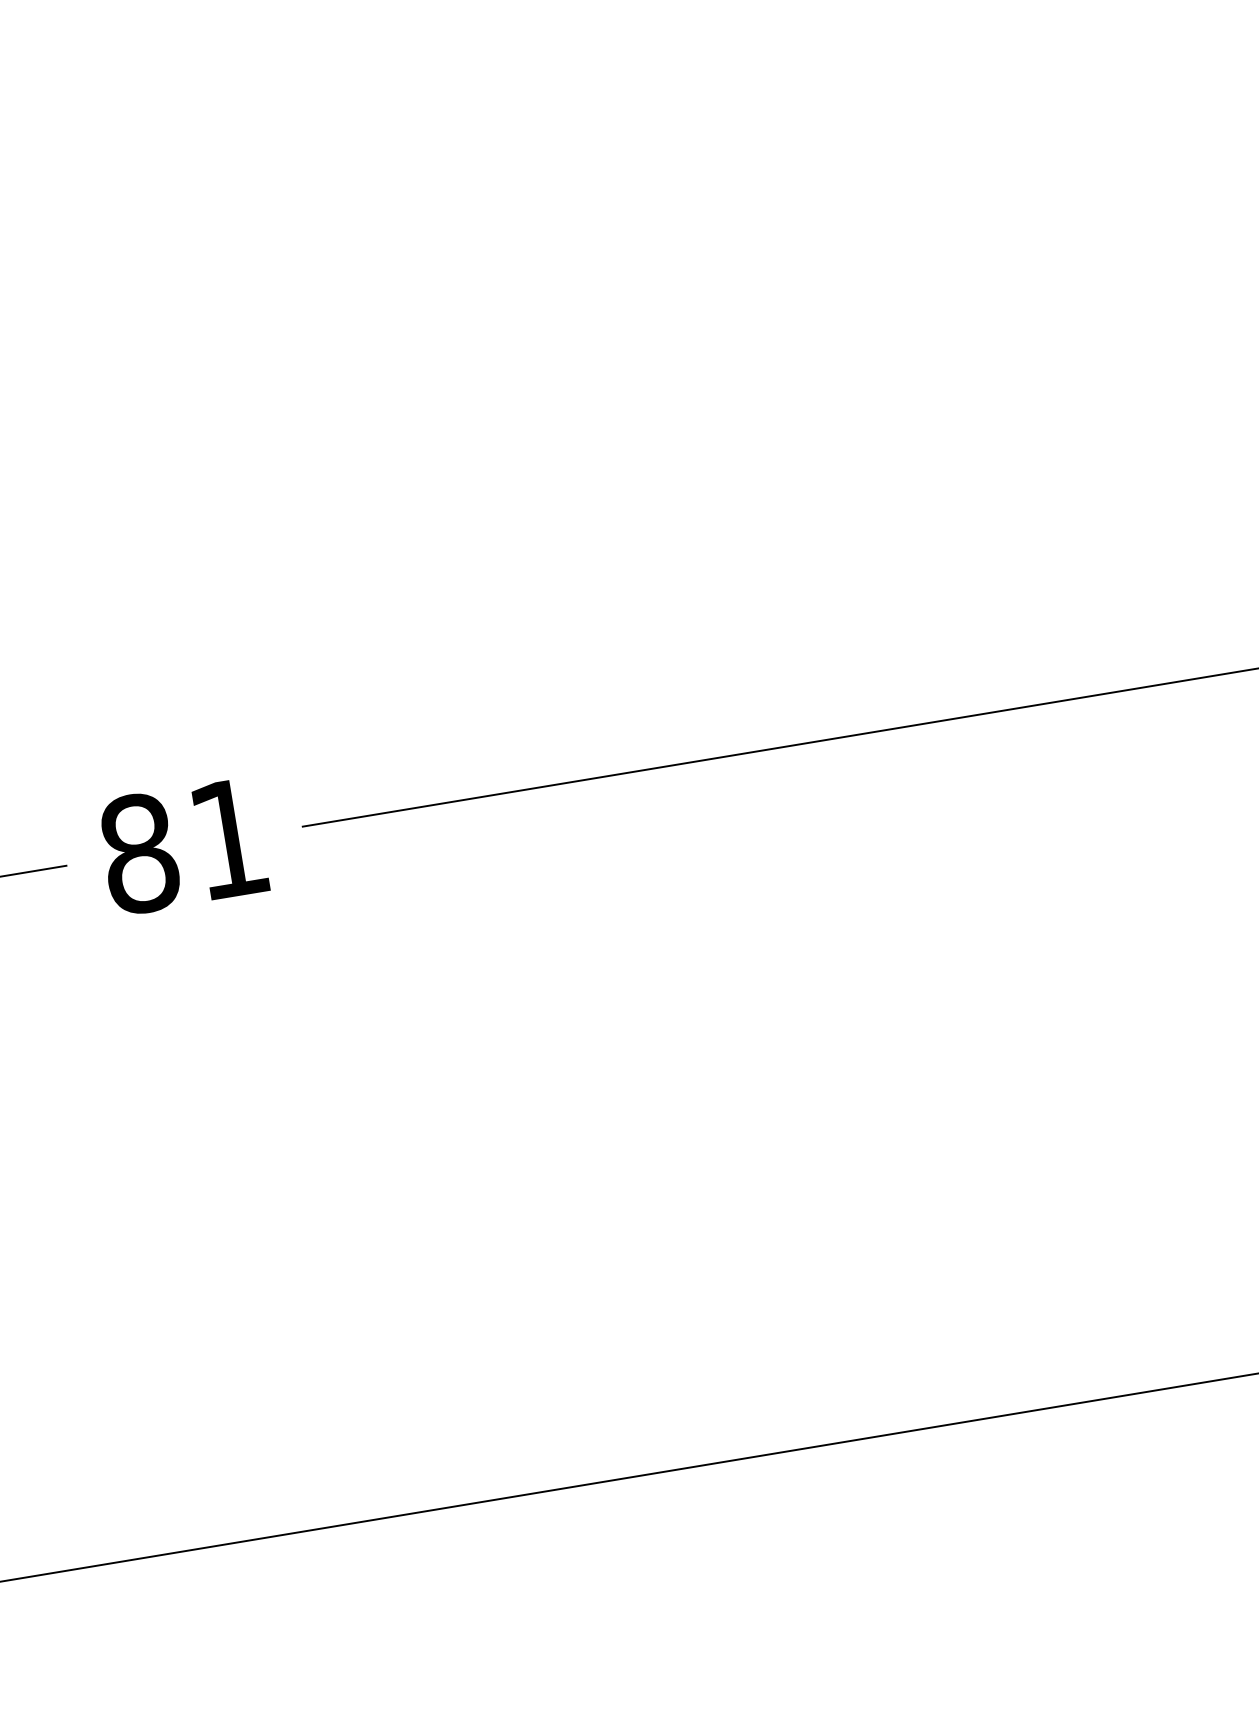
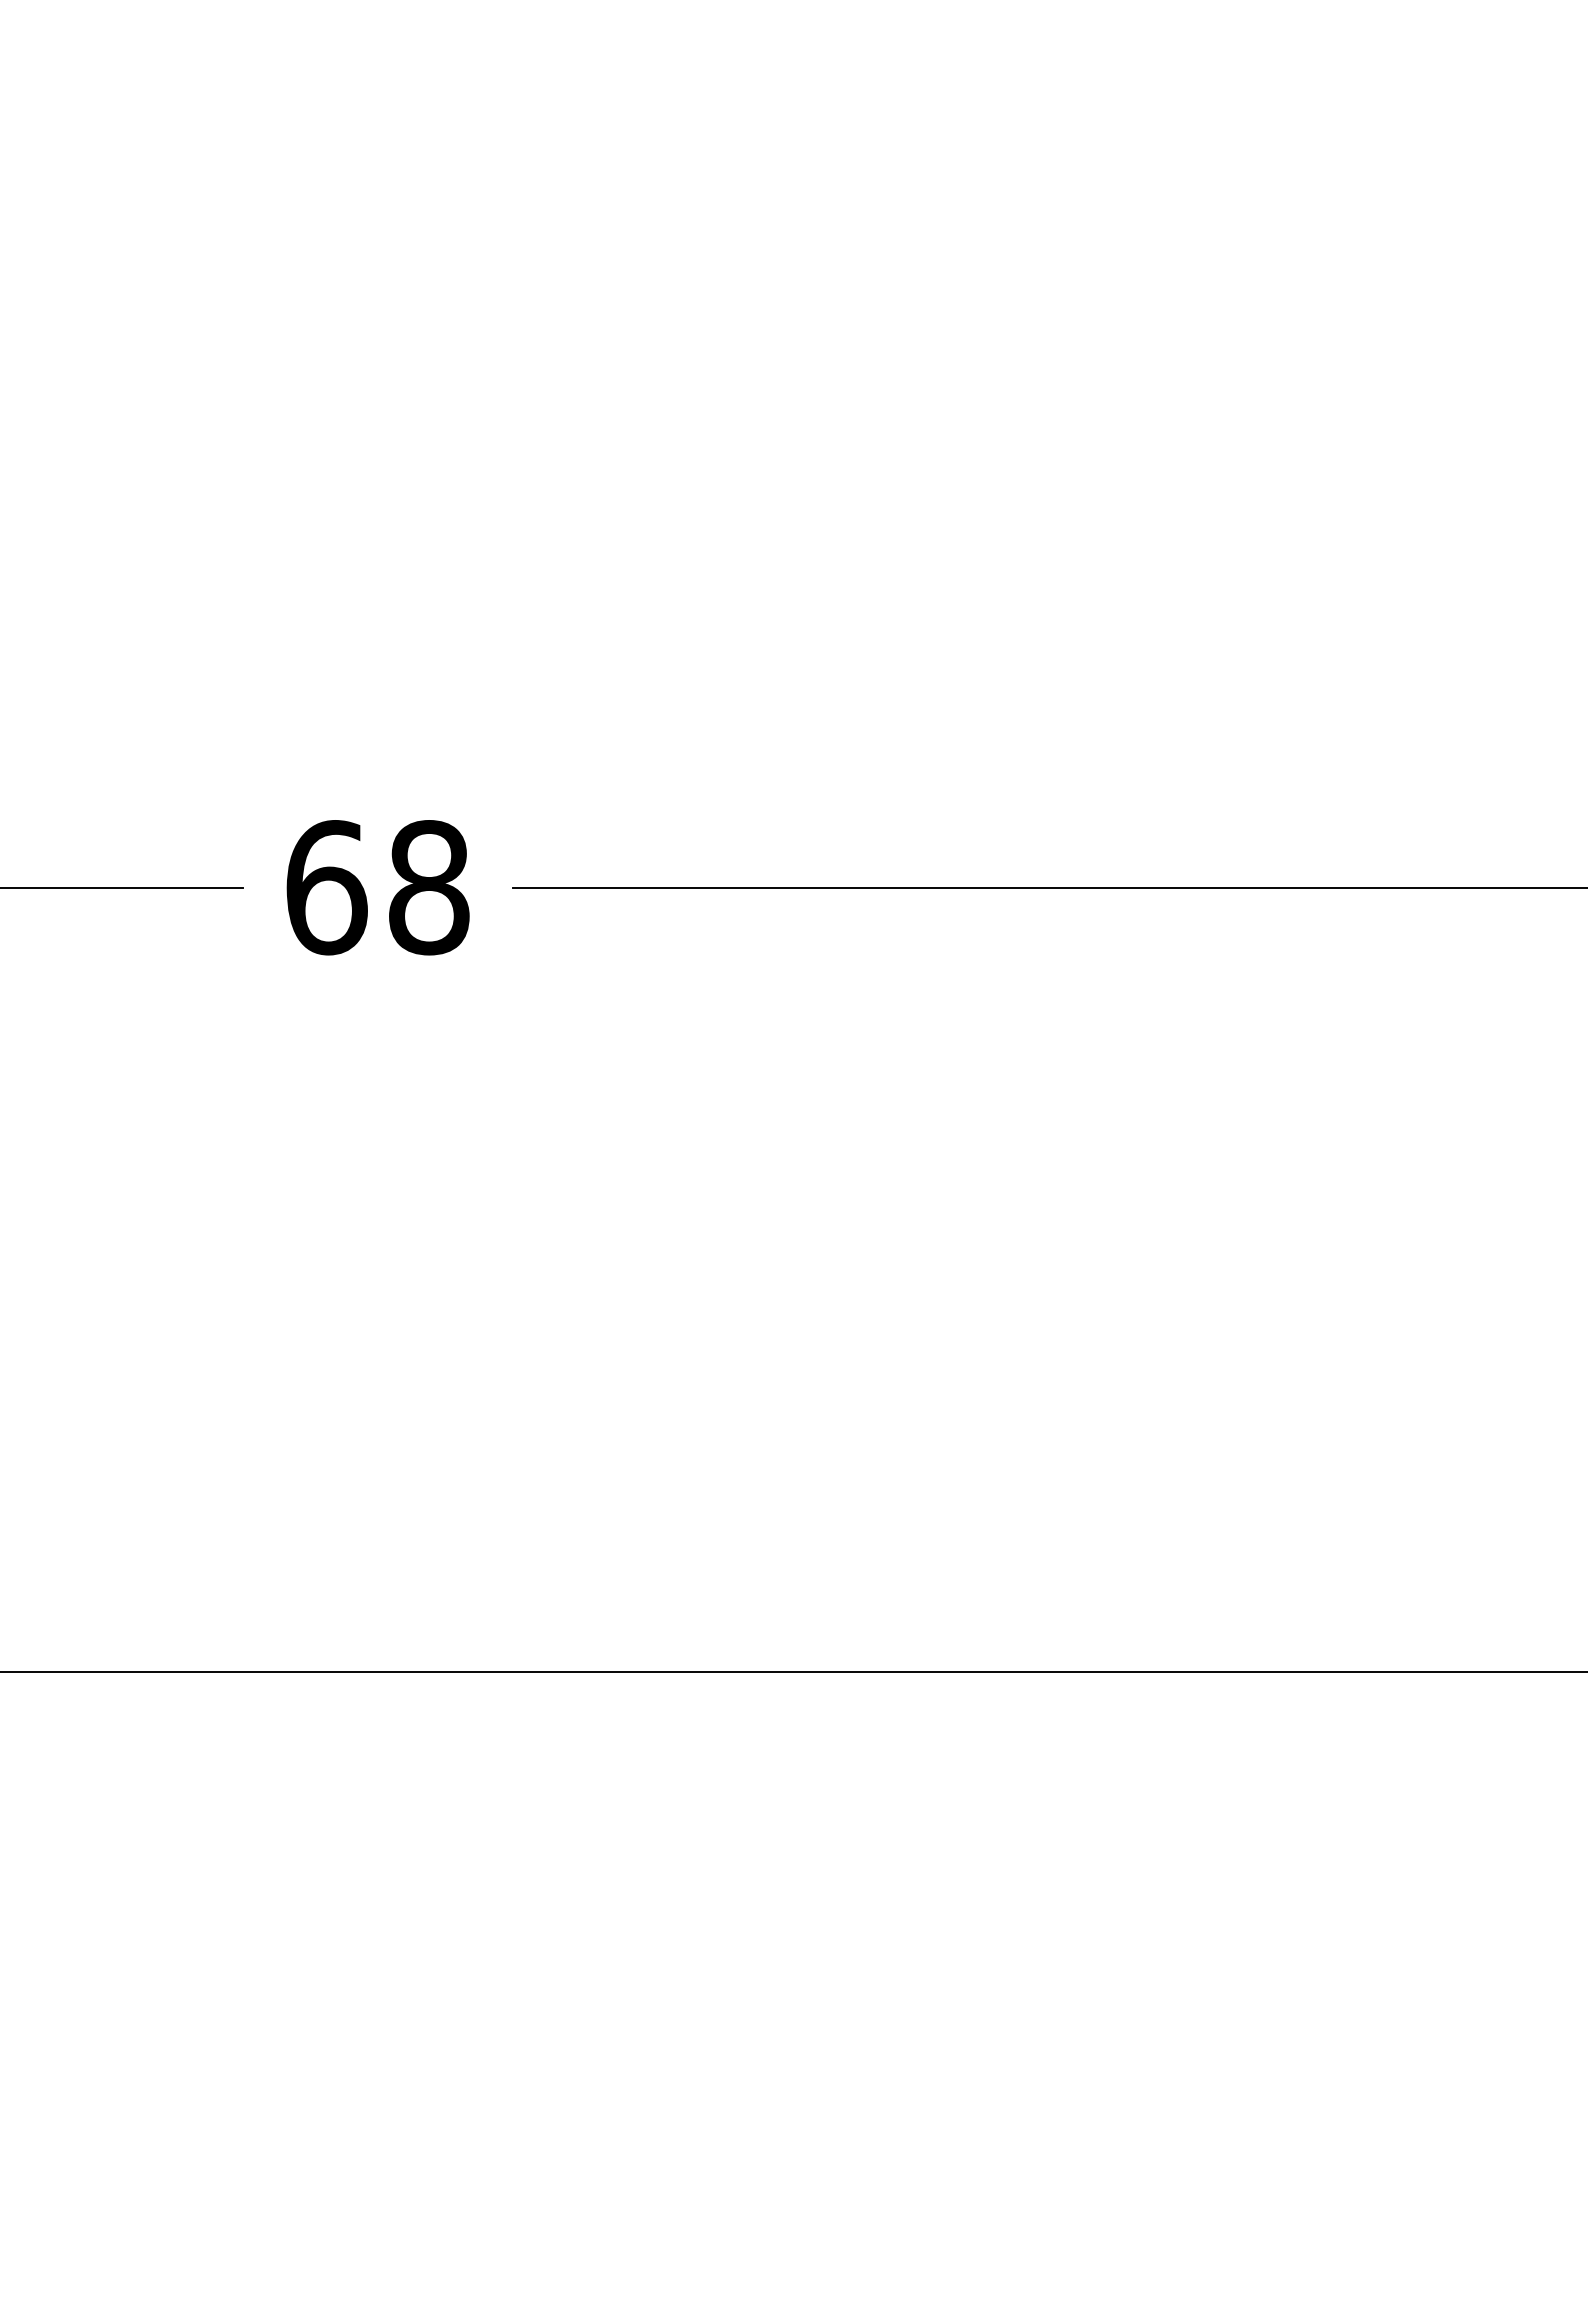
text: (184, 846) -> (377, 887), 81 -> 68

